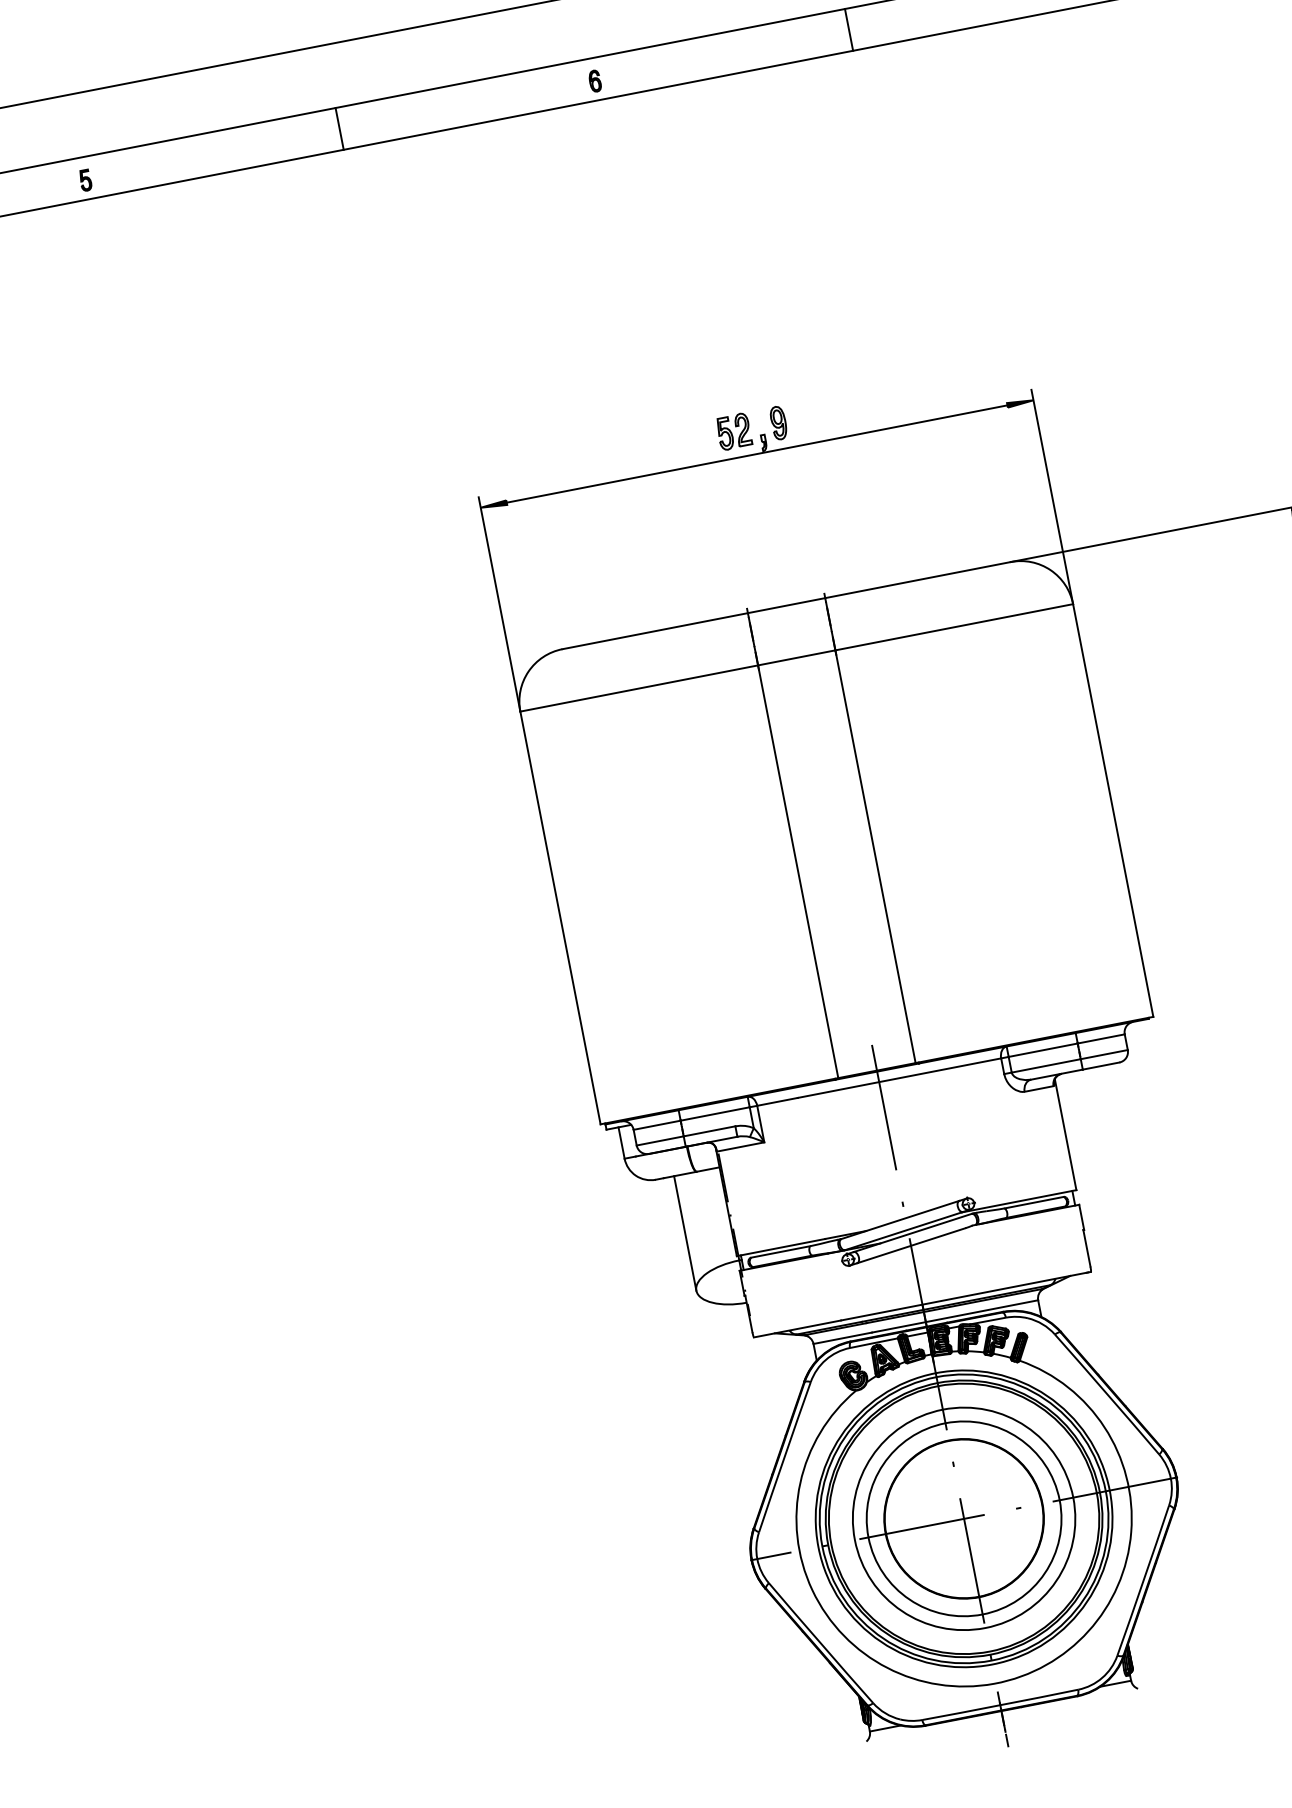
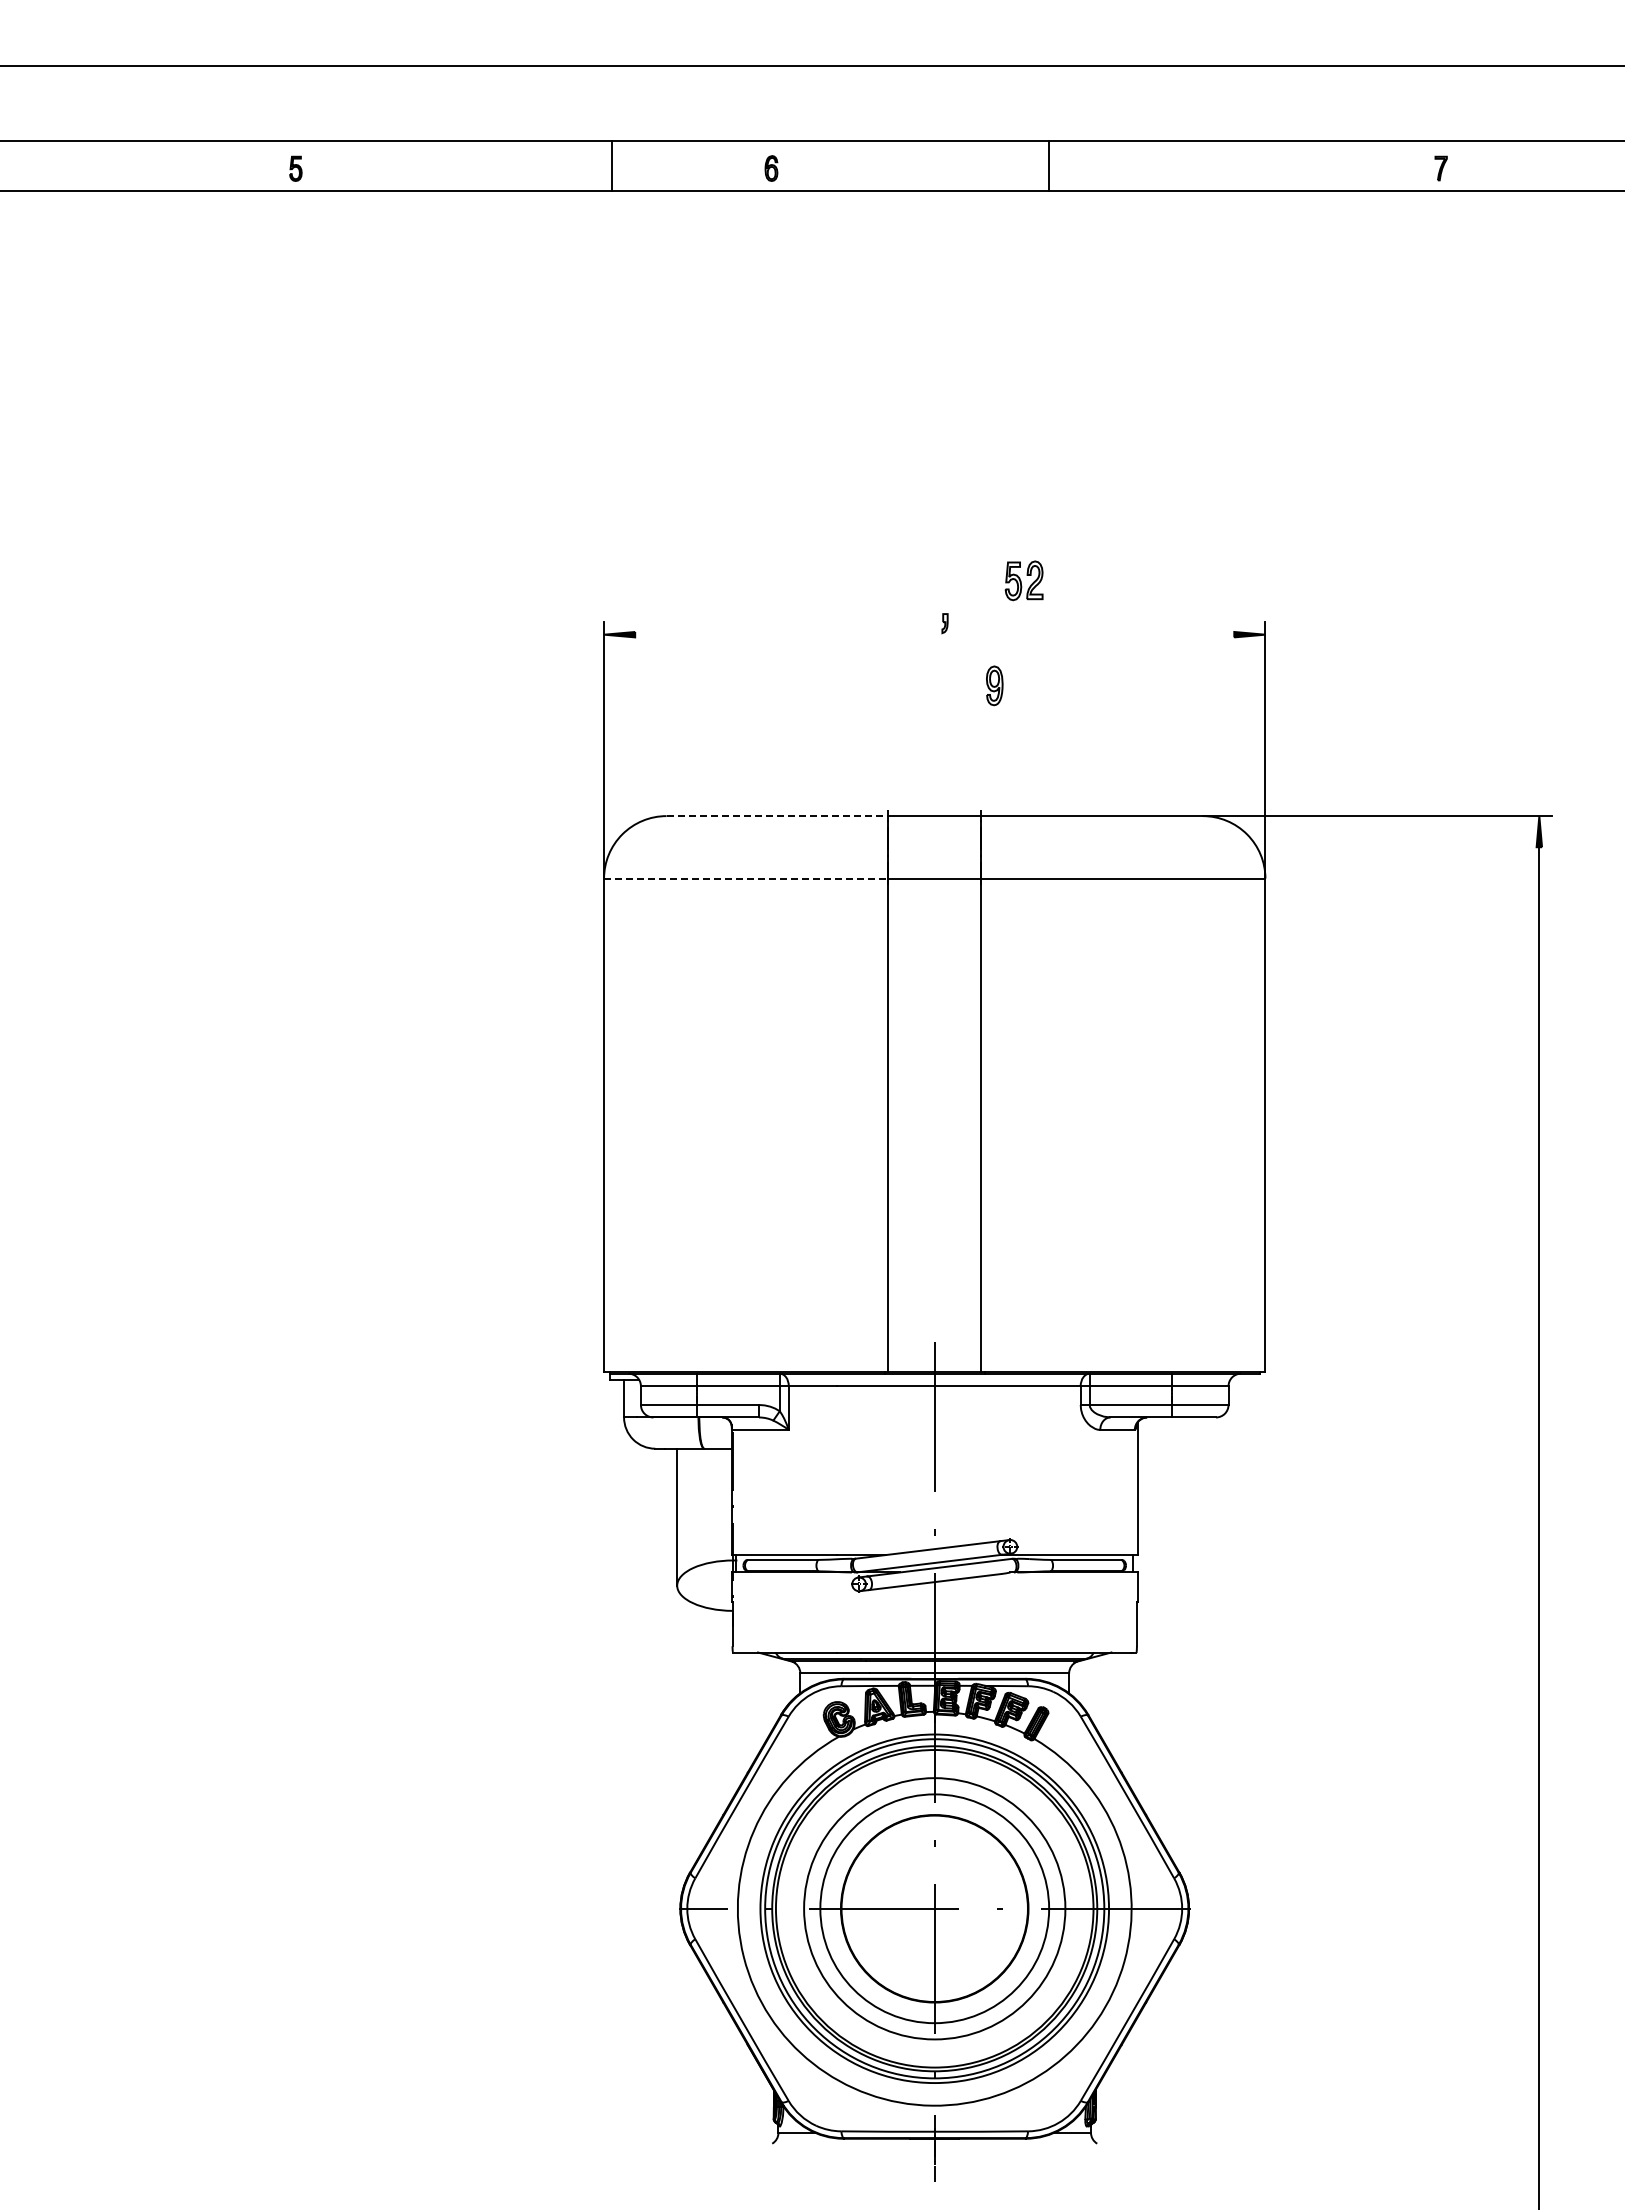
line: (848, 30) -> (1048, 166), moved
part: (595, 81) -> (771, 168), moved
line: (339, 129) -> (612, 166), moved
part: (85, 180) -> (295, 168), moved
part: (778, 422) -> (994, 685), moved
part: (733, 431) -> (1023, 580), moved
line: (756, 453) -> (934, 634), removed
line: (655, 631) -> (777, 816), solid -> dashed
line: (639, 688) -> (746, 878), solid -> dashed

